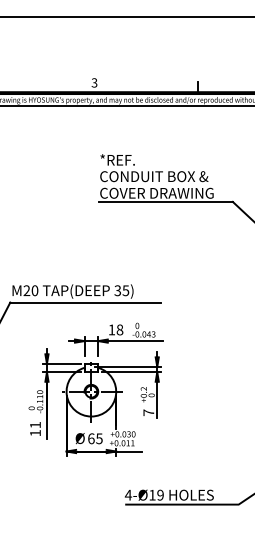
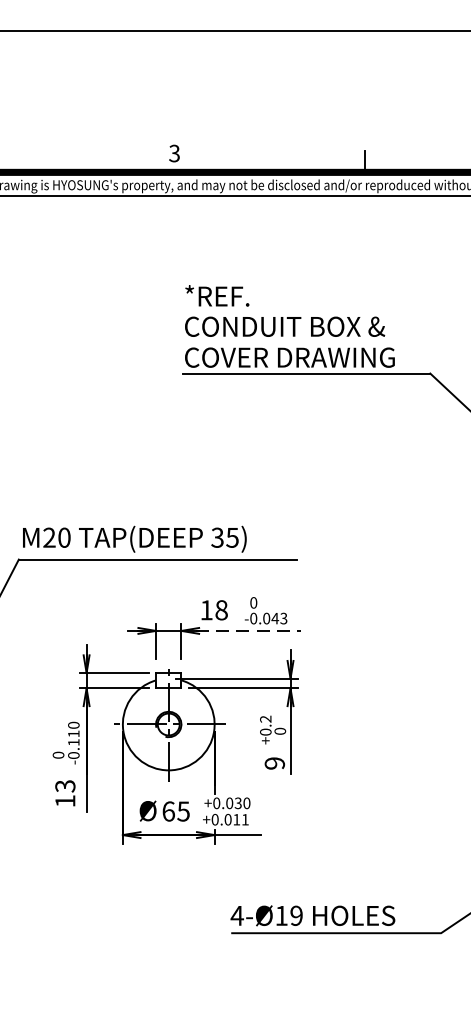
line: (134, 341) -> (248, 631), solid -> dashed
text: (148, 412) -> (274, 762), 7 -> 9
text: (35, 425) -> (65, 786), 11 -> 13

